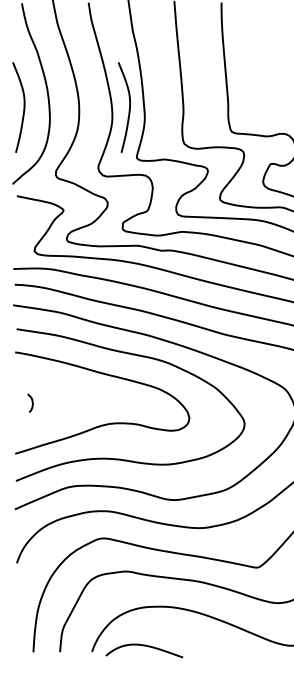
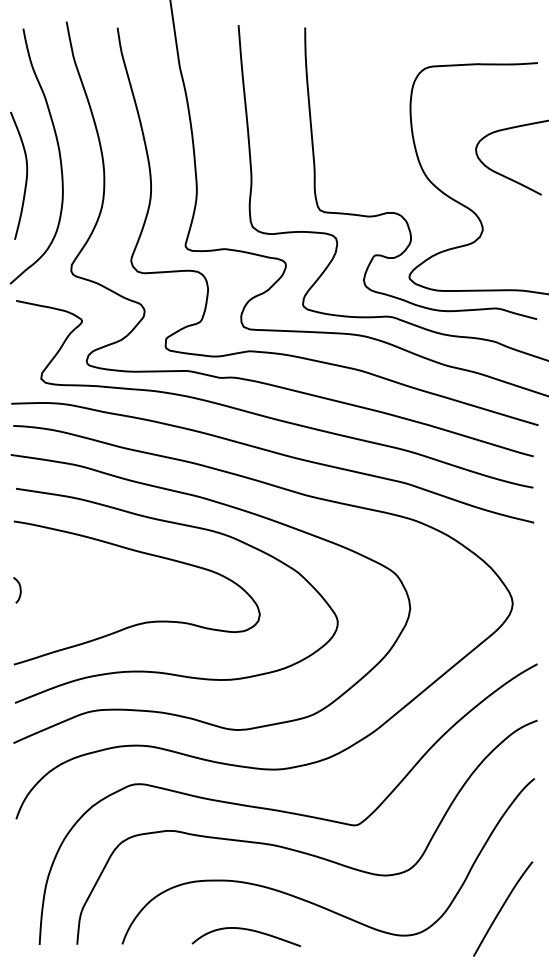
curve: (128, 109) -> (174, 178), removed
curve: (31, 403) -> (19, 590), moved
curve: (144, 646) -> (246, 930), moved

